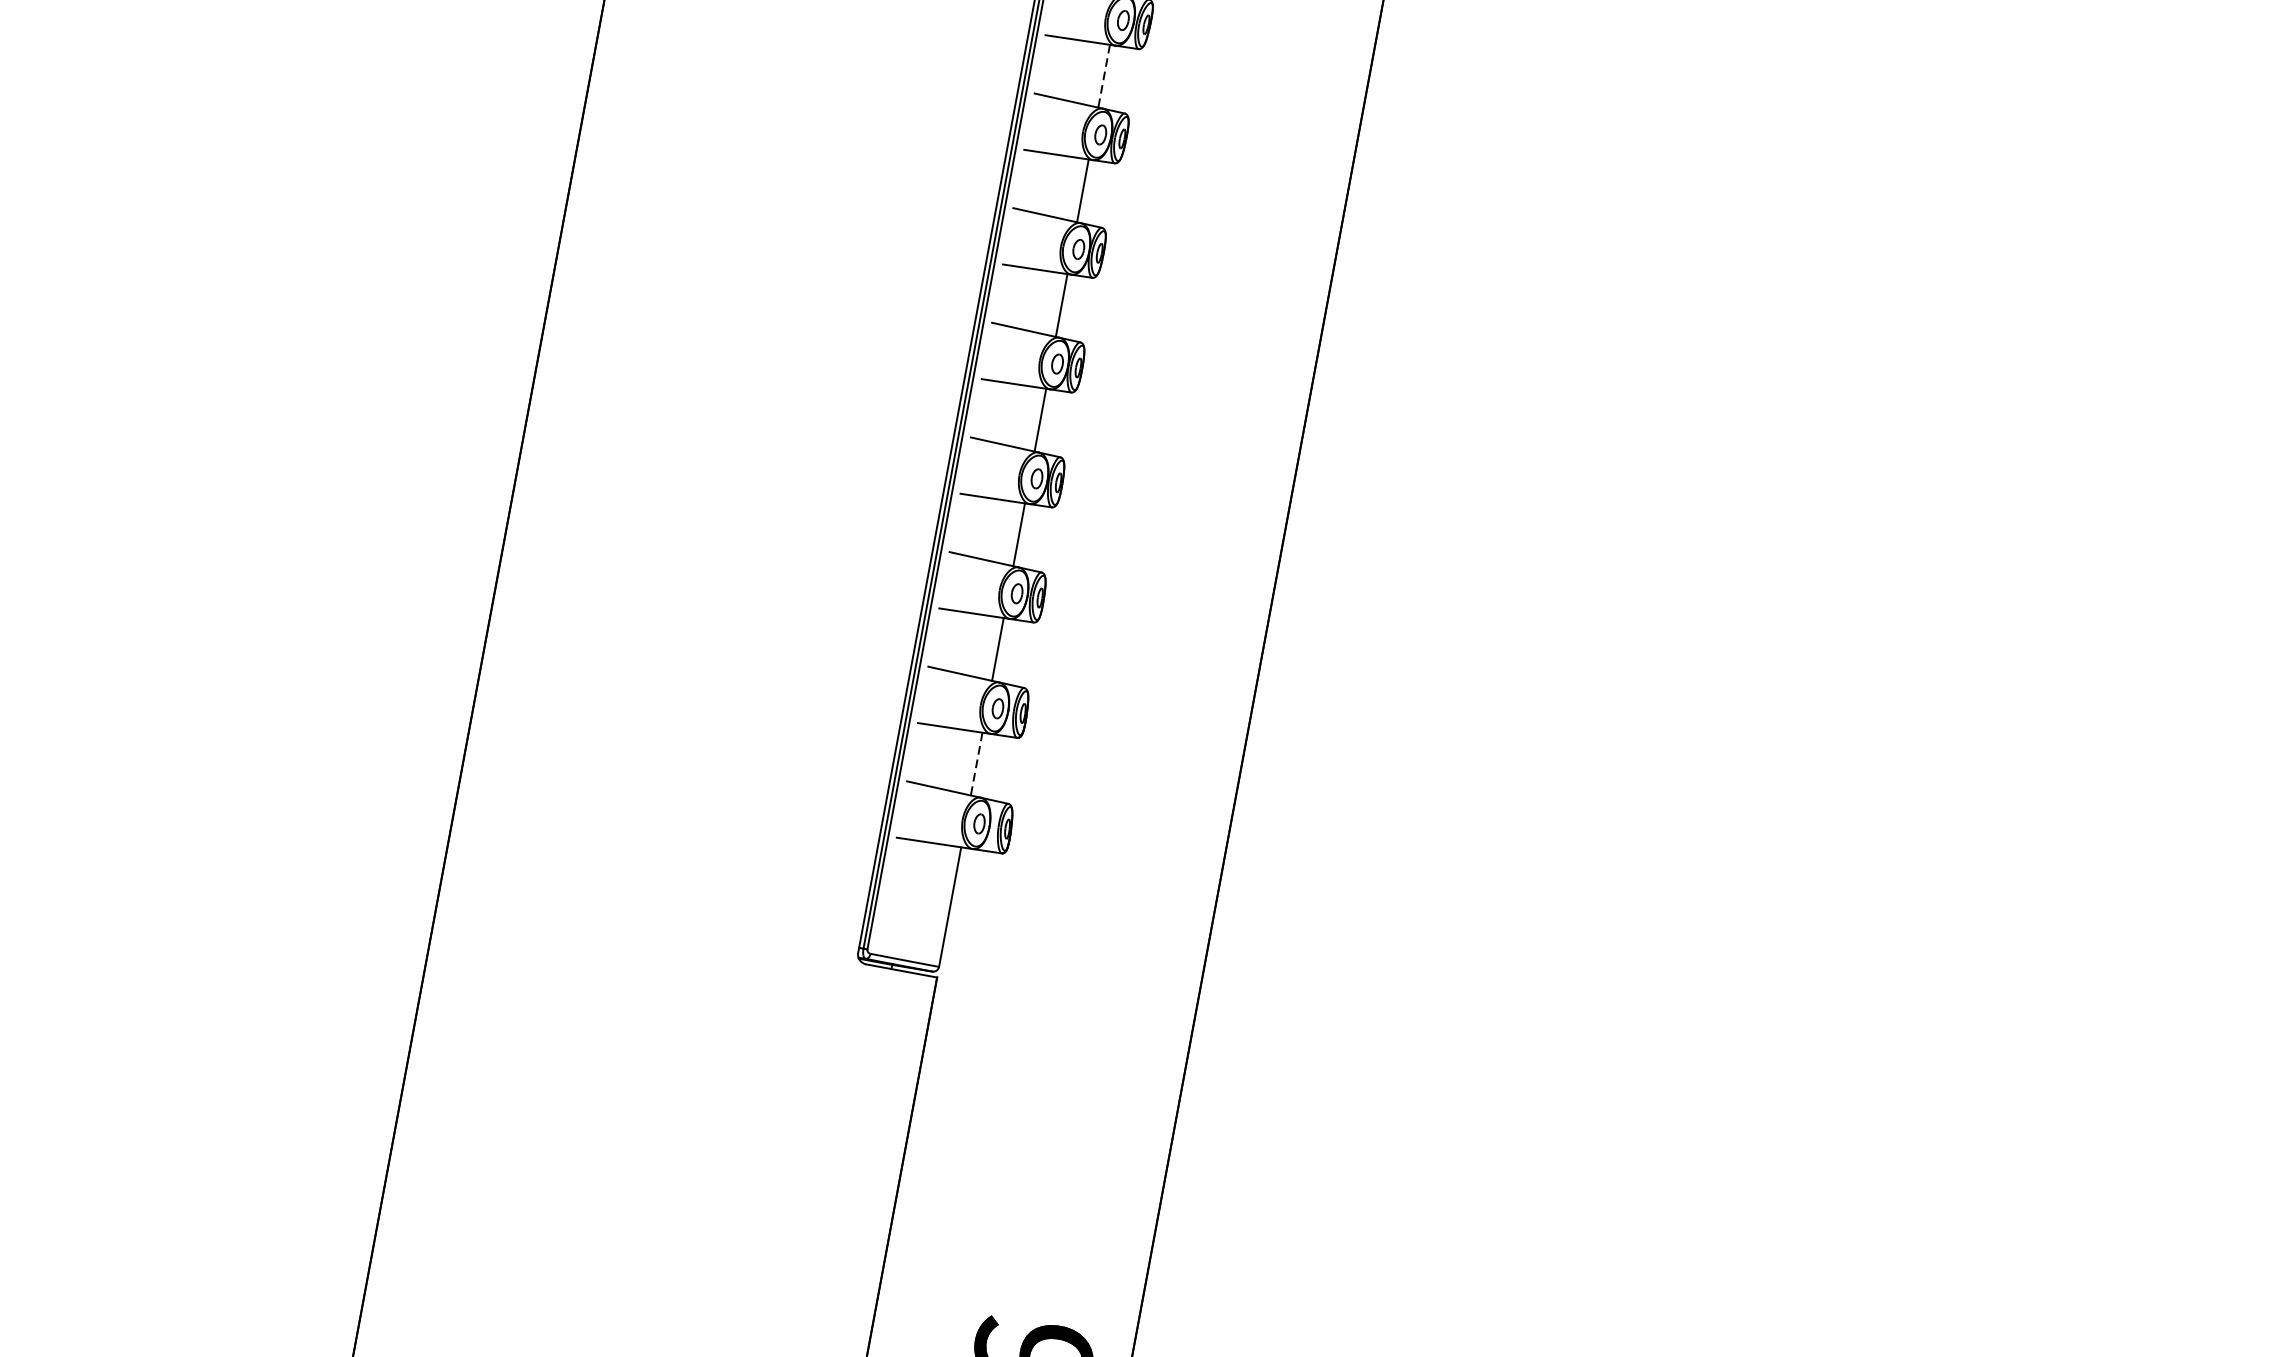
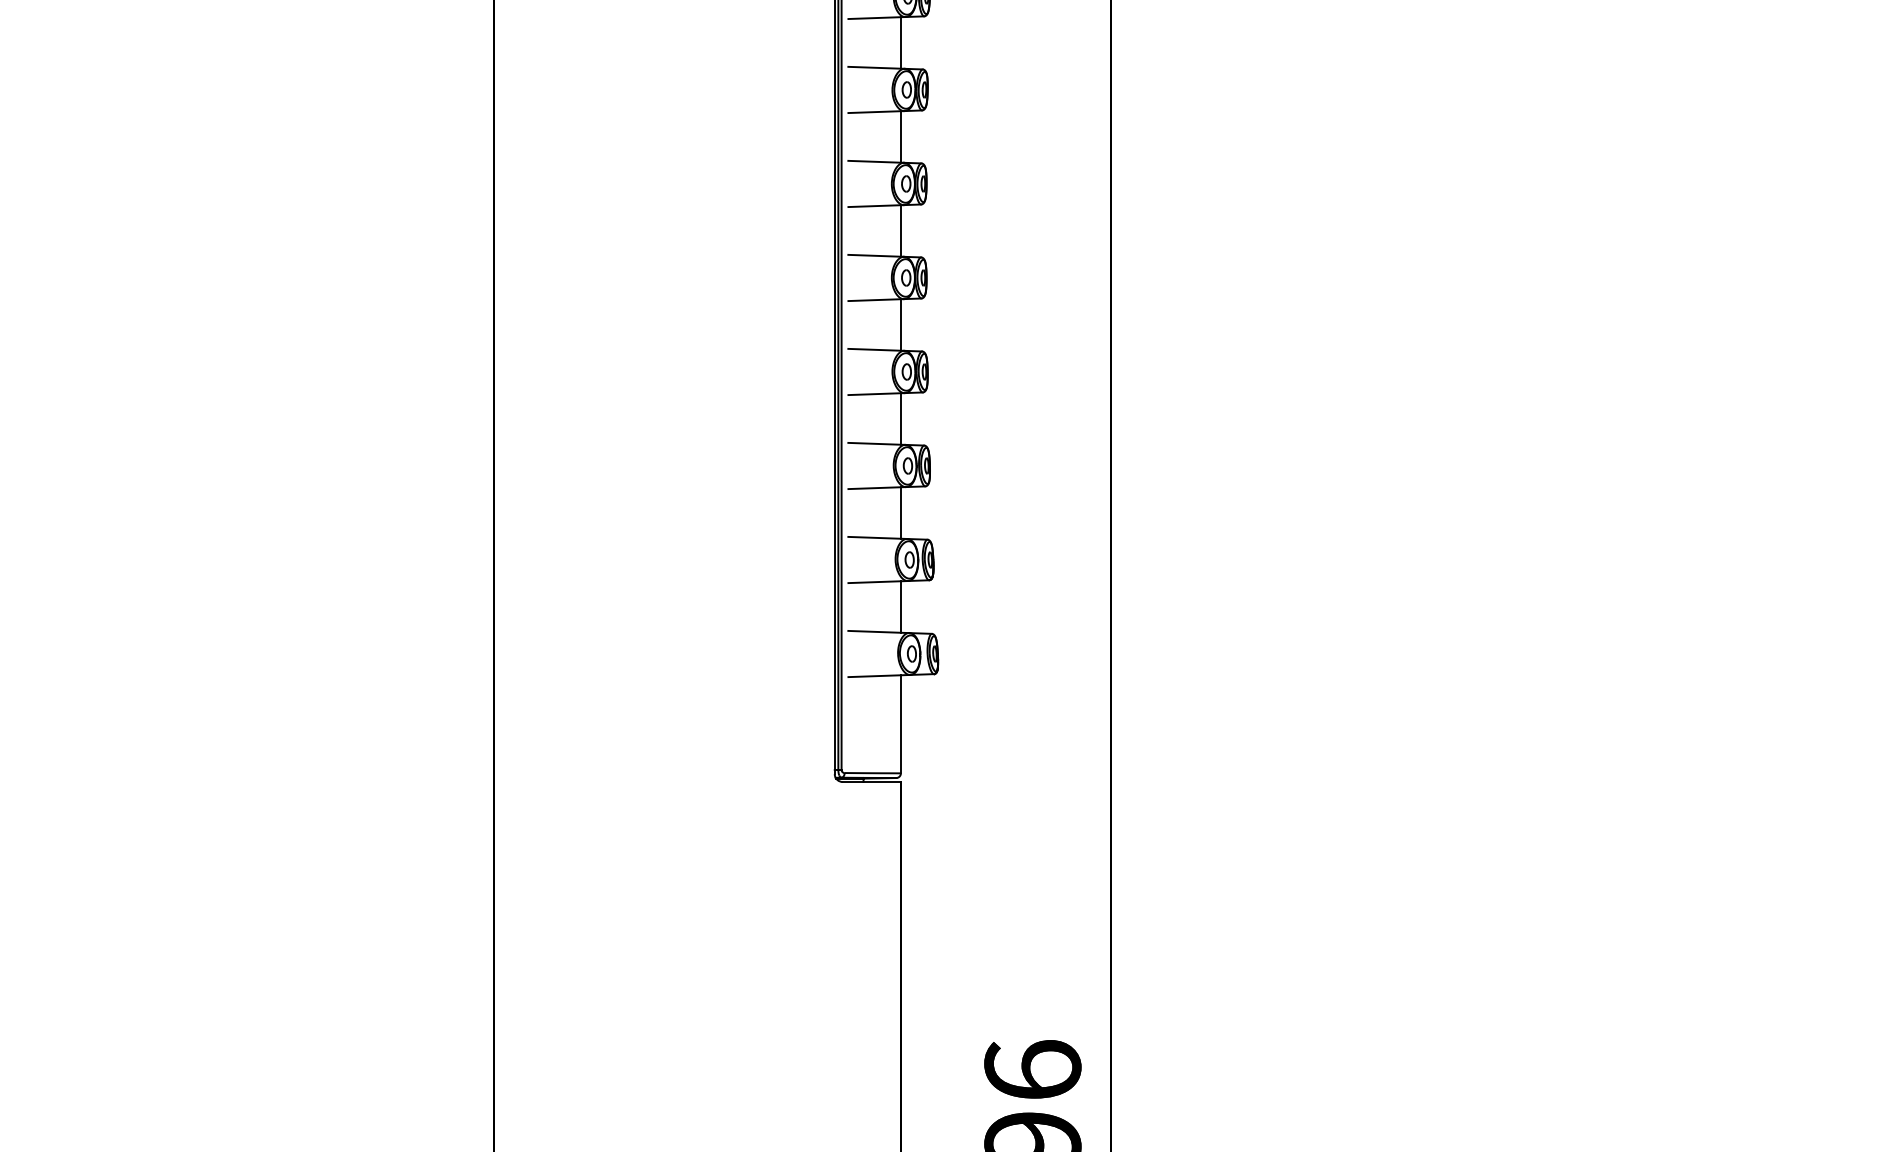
line: (1103, 75) -> (900, 42), dashed -> solid
line: (976, 764) -> (900, 607), dashed -> solid

